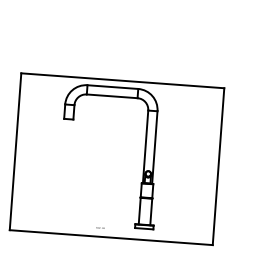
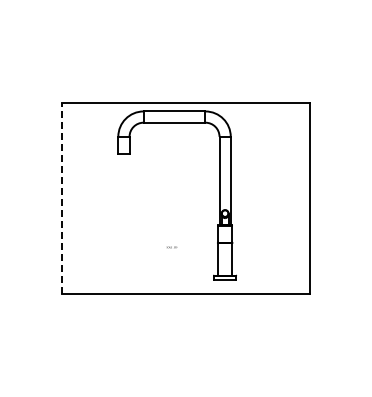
line: (15, 151) -> (62, 198), solid -> dashed
text: (100, 228) -> (172, 247), moved

